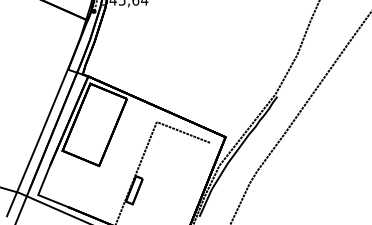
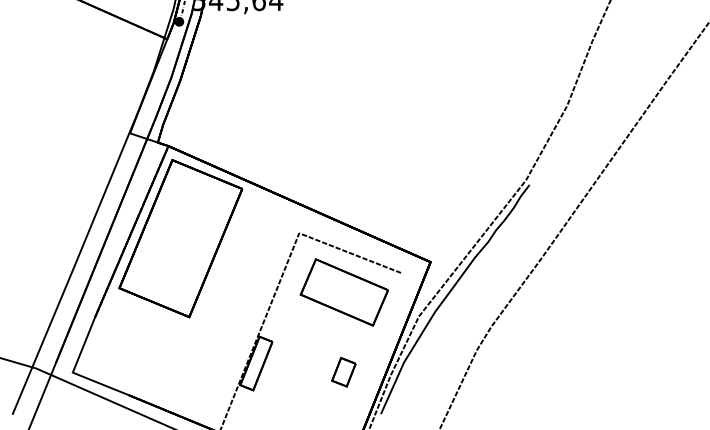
part: (180, 152) -> (344, 291), added
part: (180, 194) -> (344, 371), added

